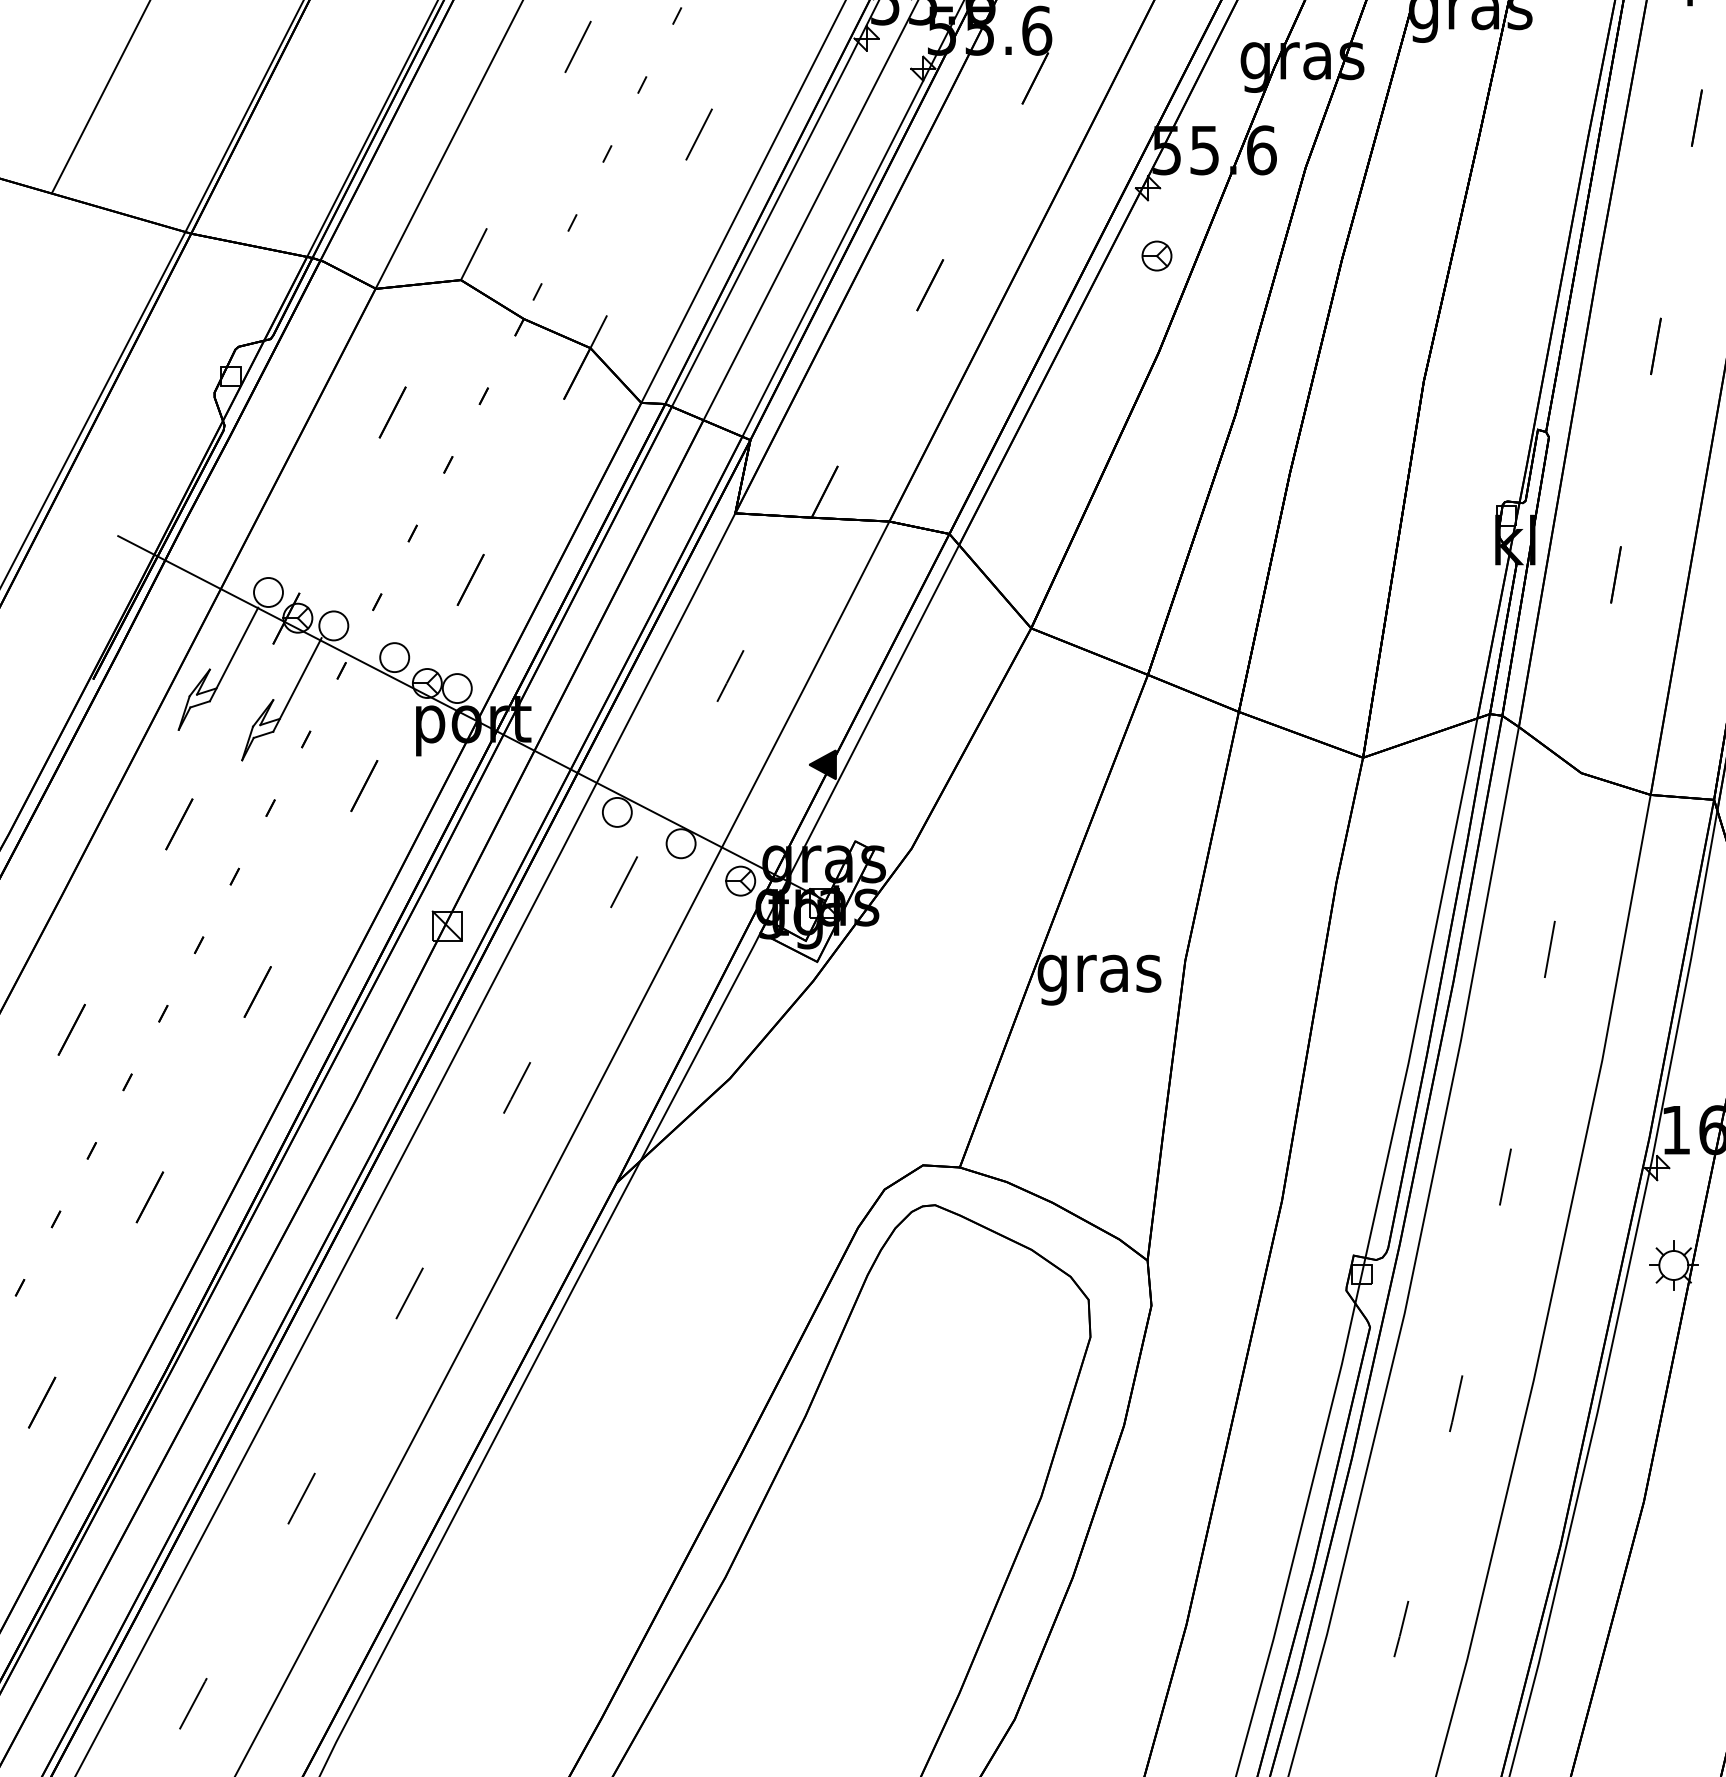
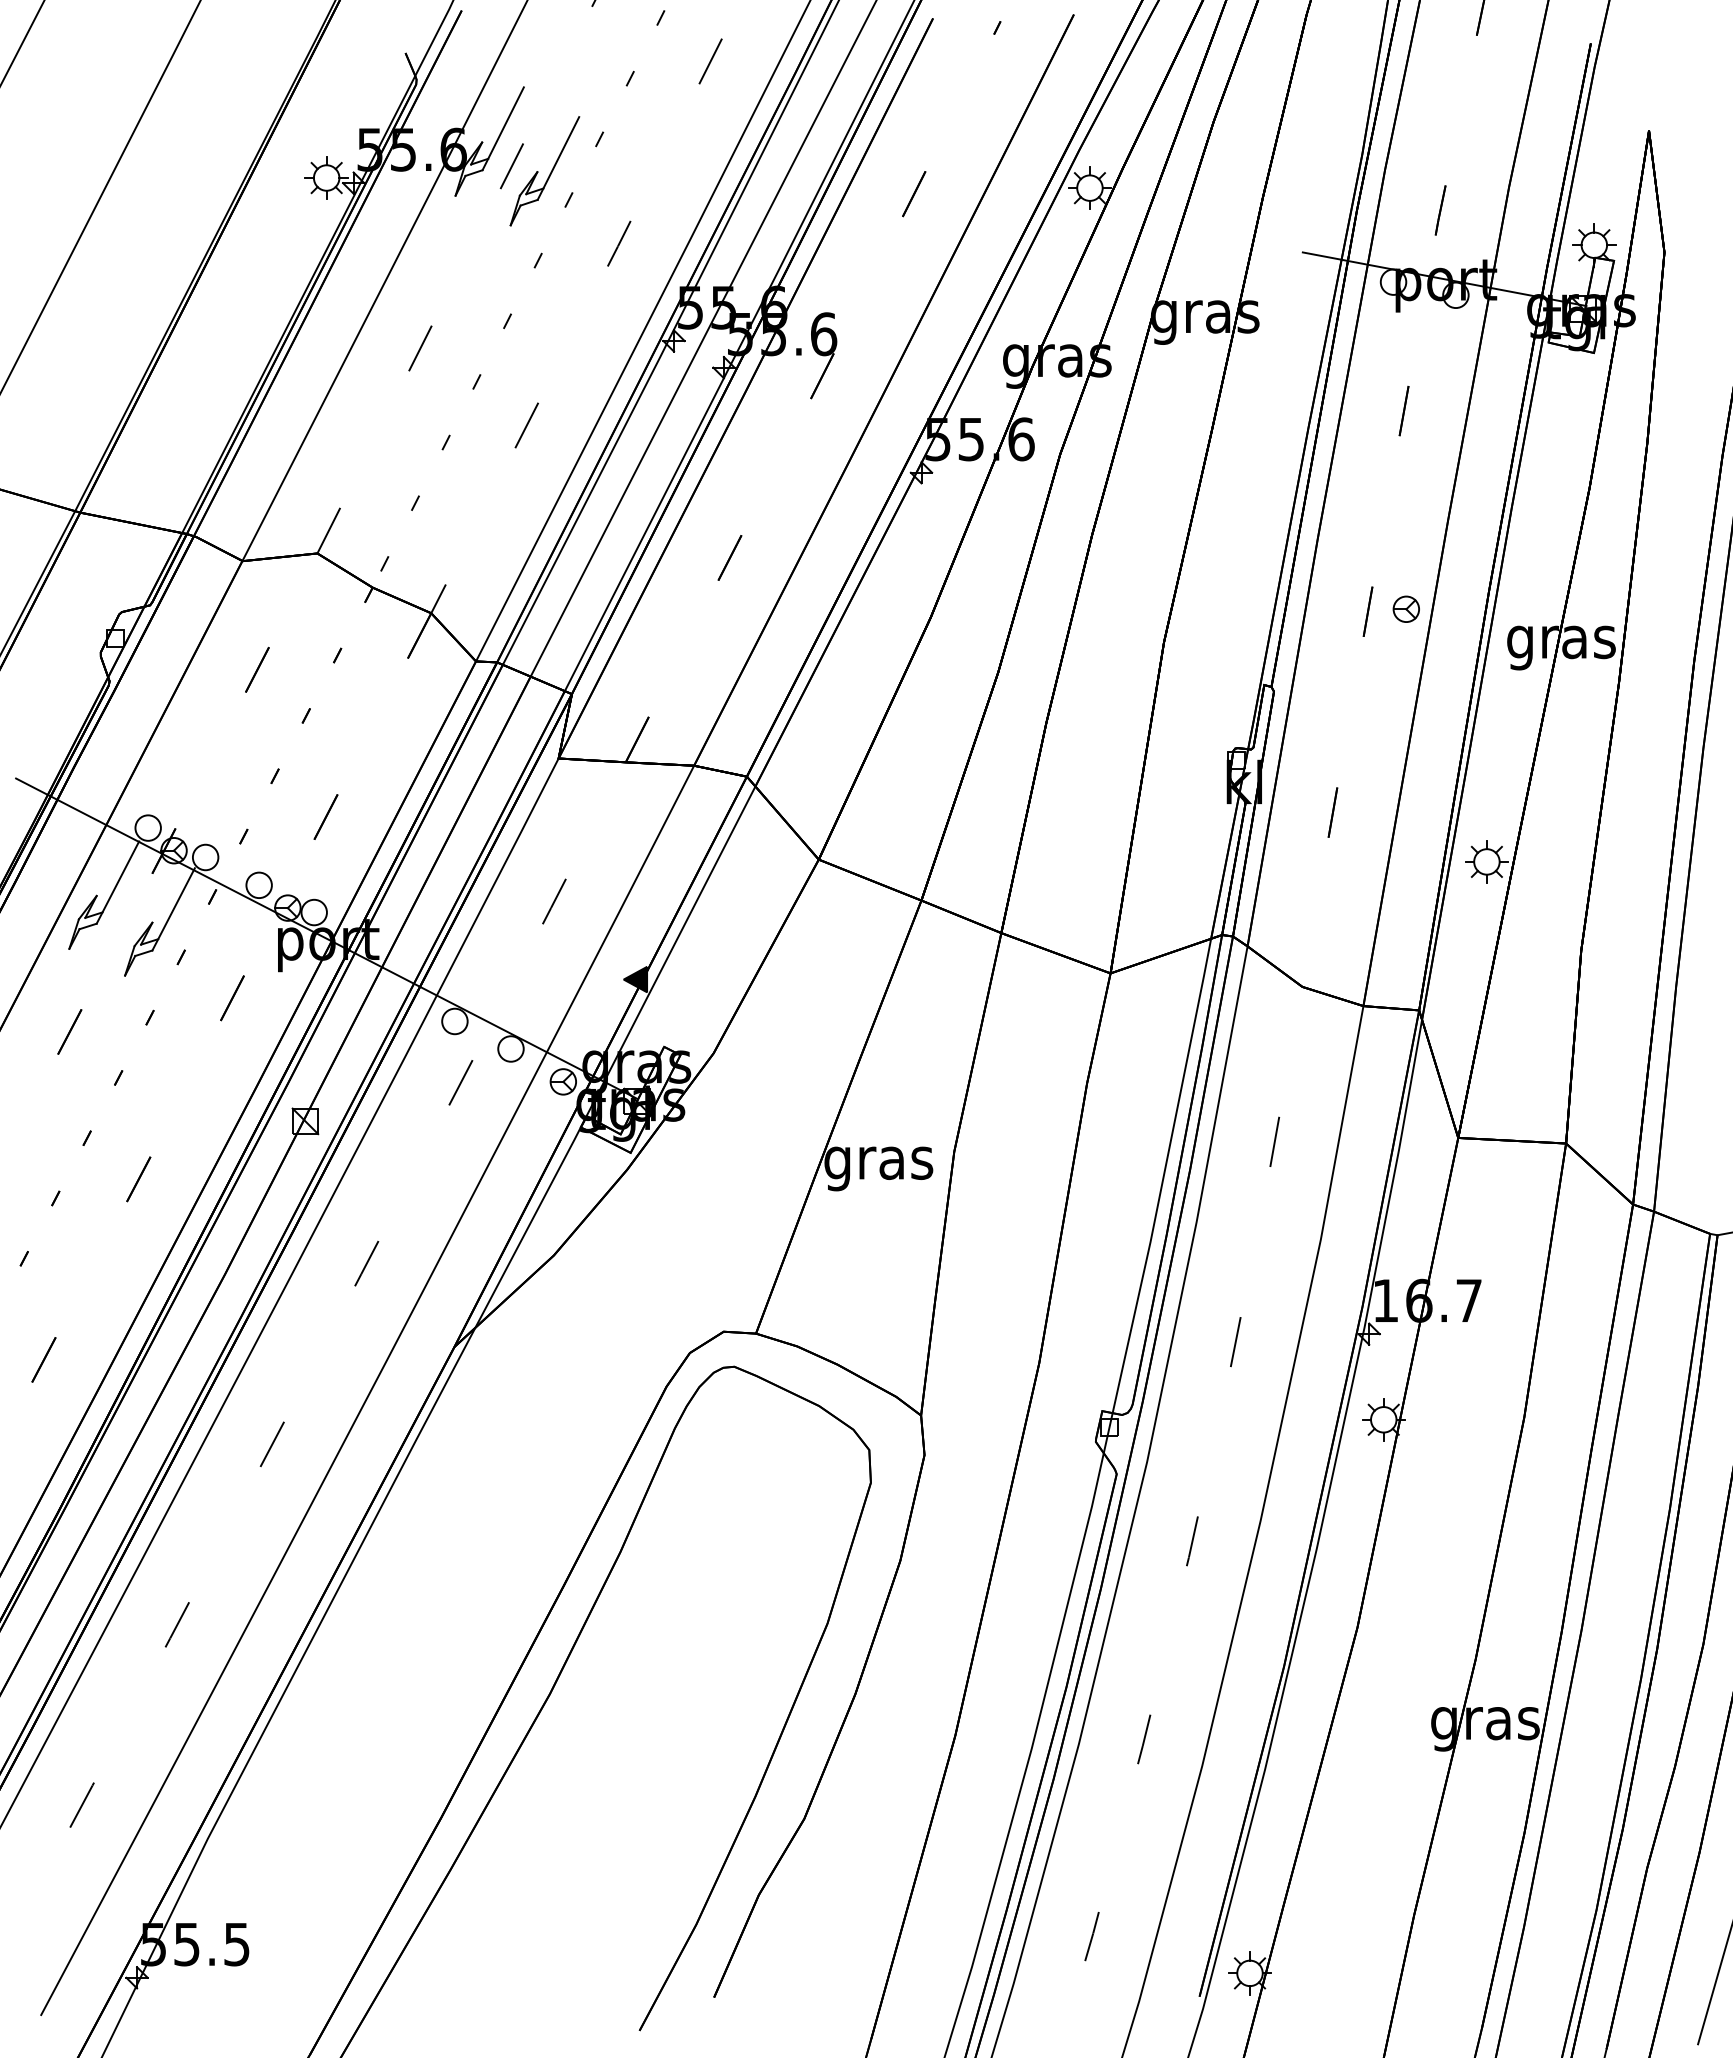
part: (1155, 255) -> (1405, 608), moved

